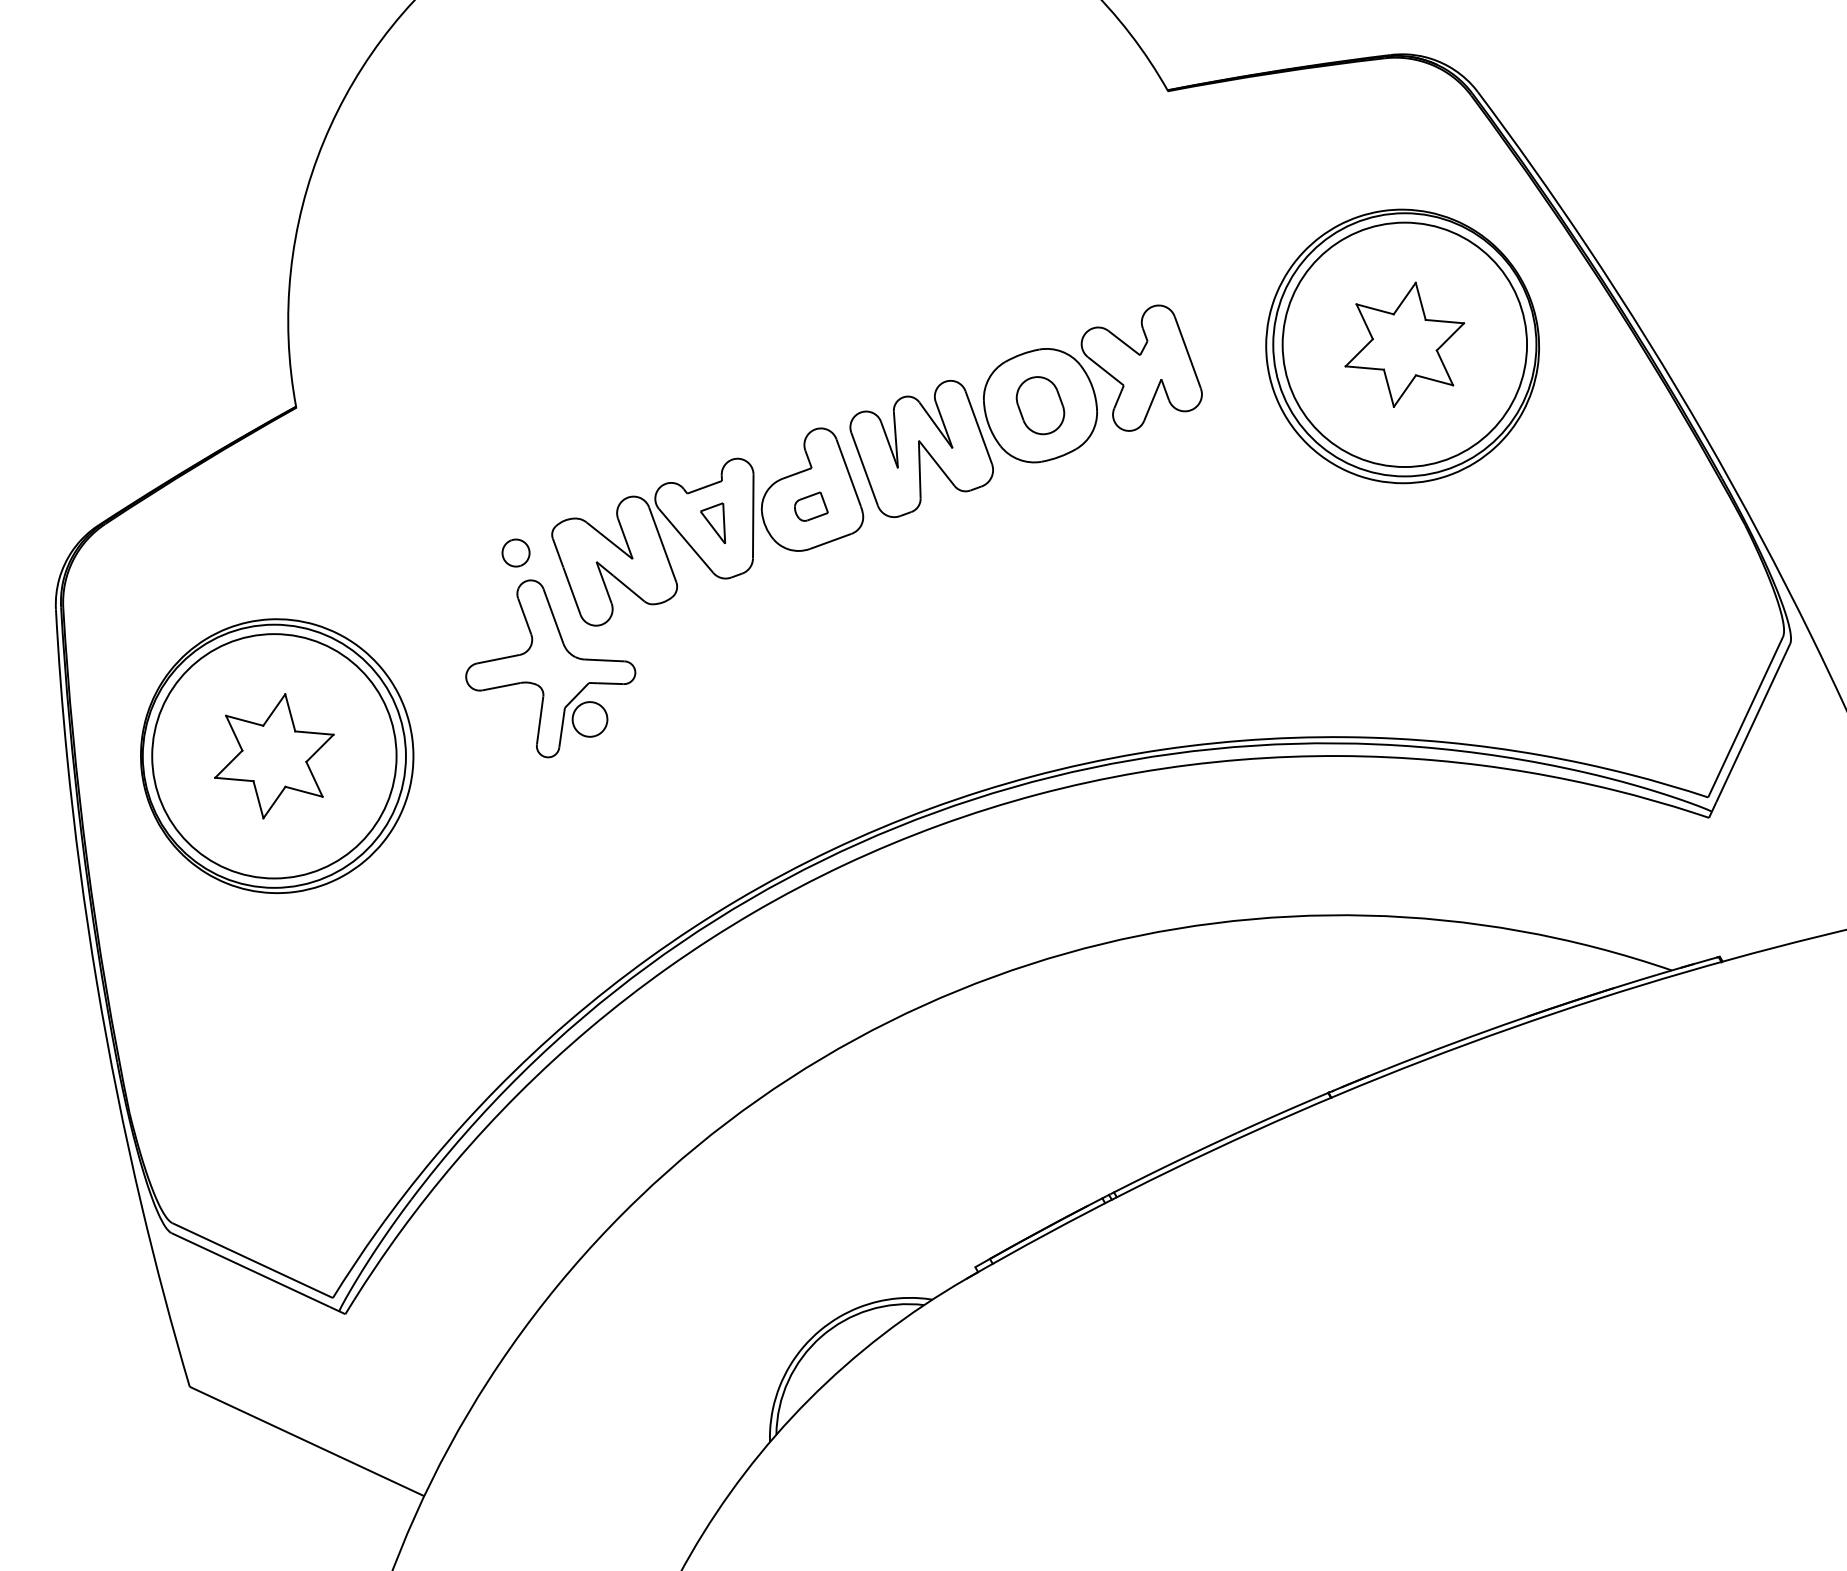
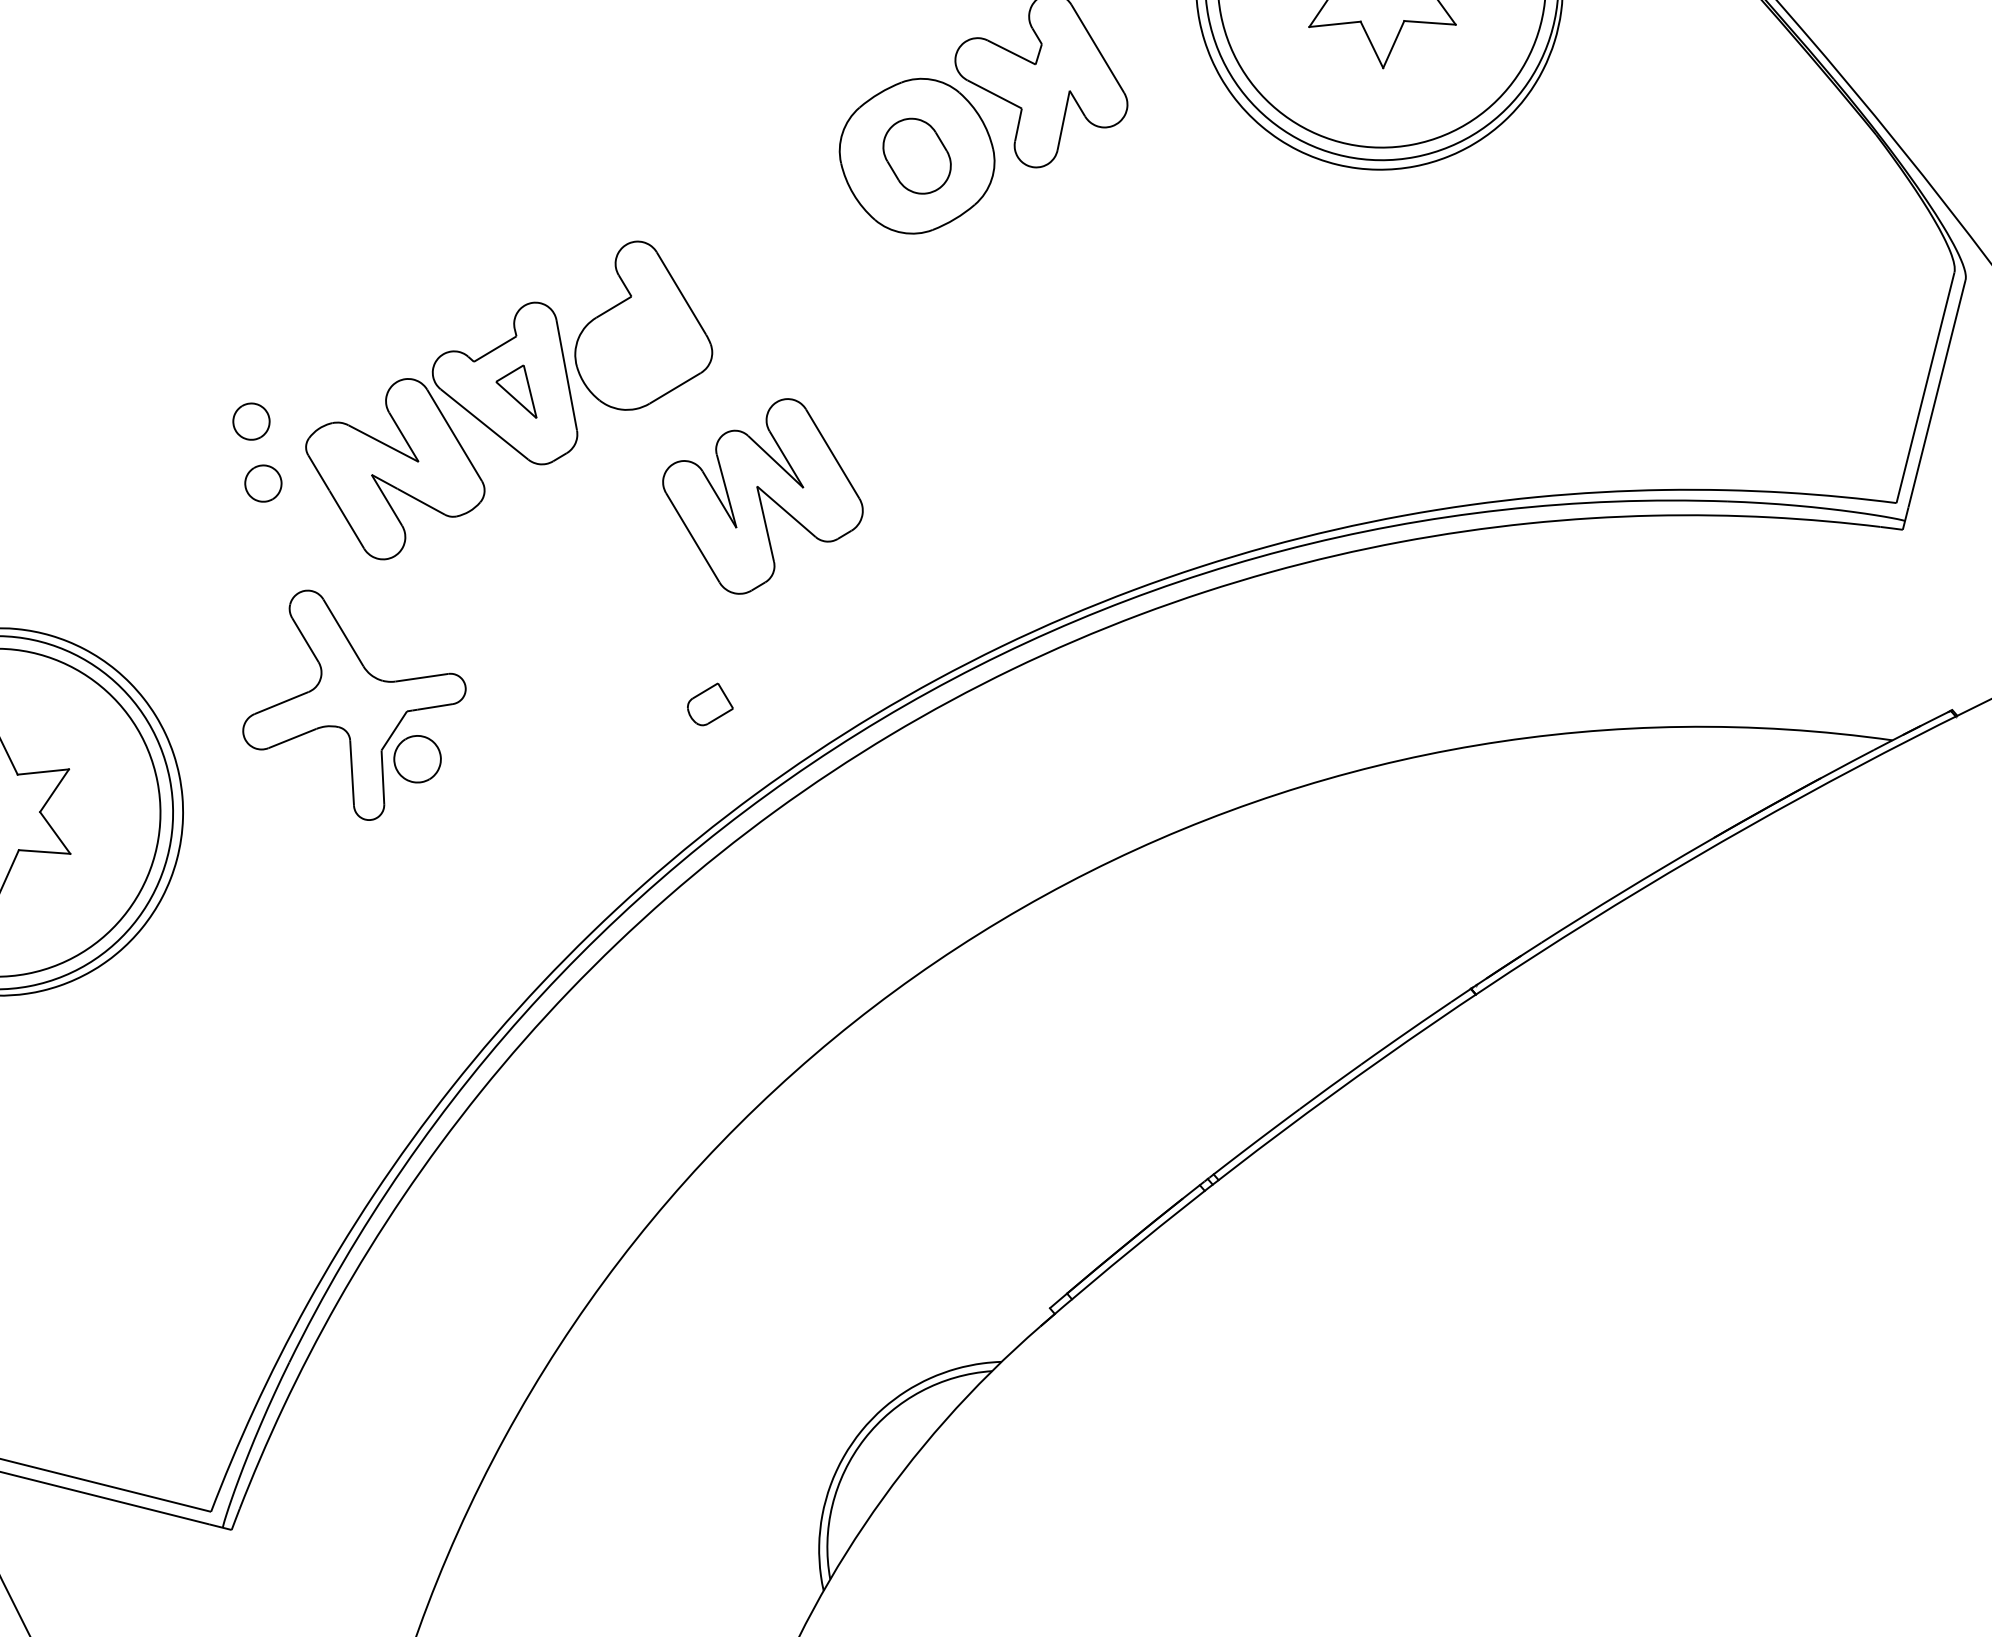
part: (921, 448) -> (762, 496), moved
part: (515, 505) -> (250, 421), added
part: (811, 506) -> (709, 704), moved
part: (550, 668) -> (352, 702), moved

